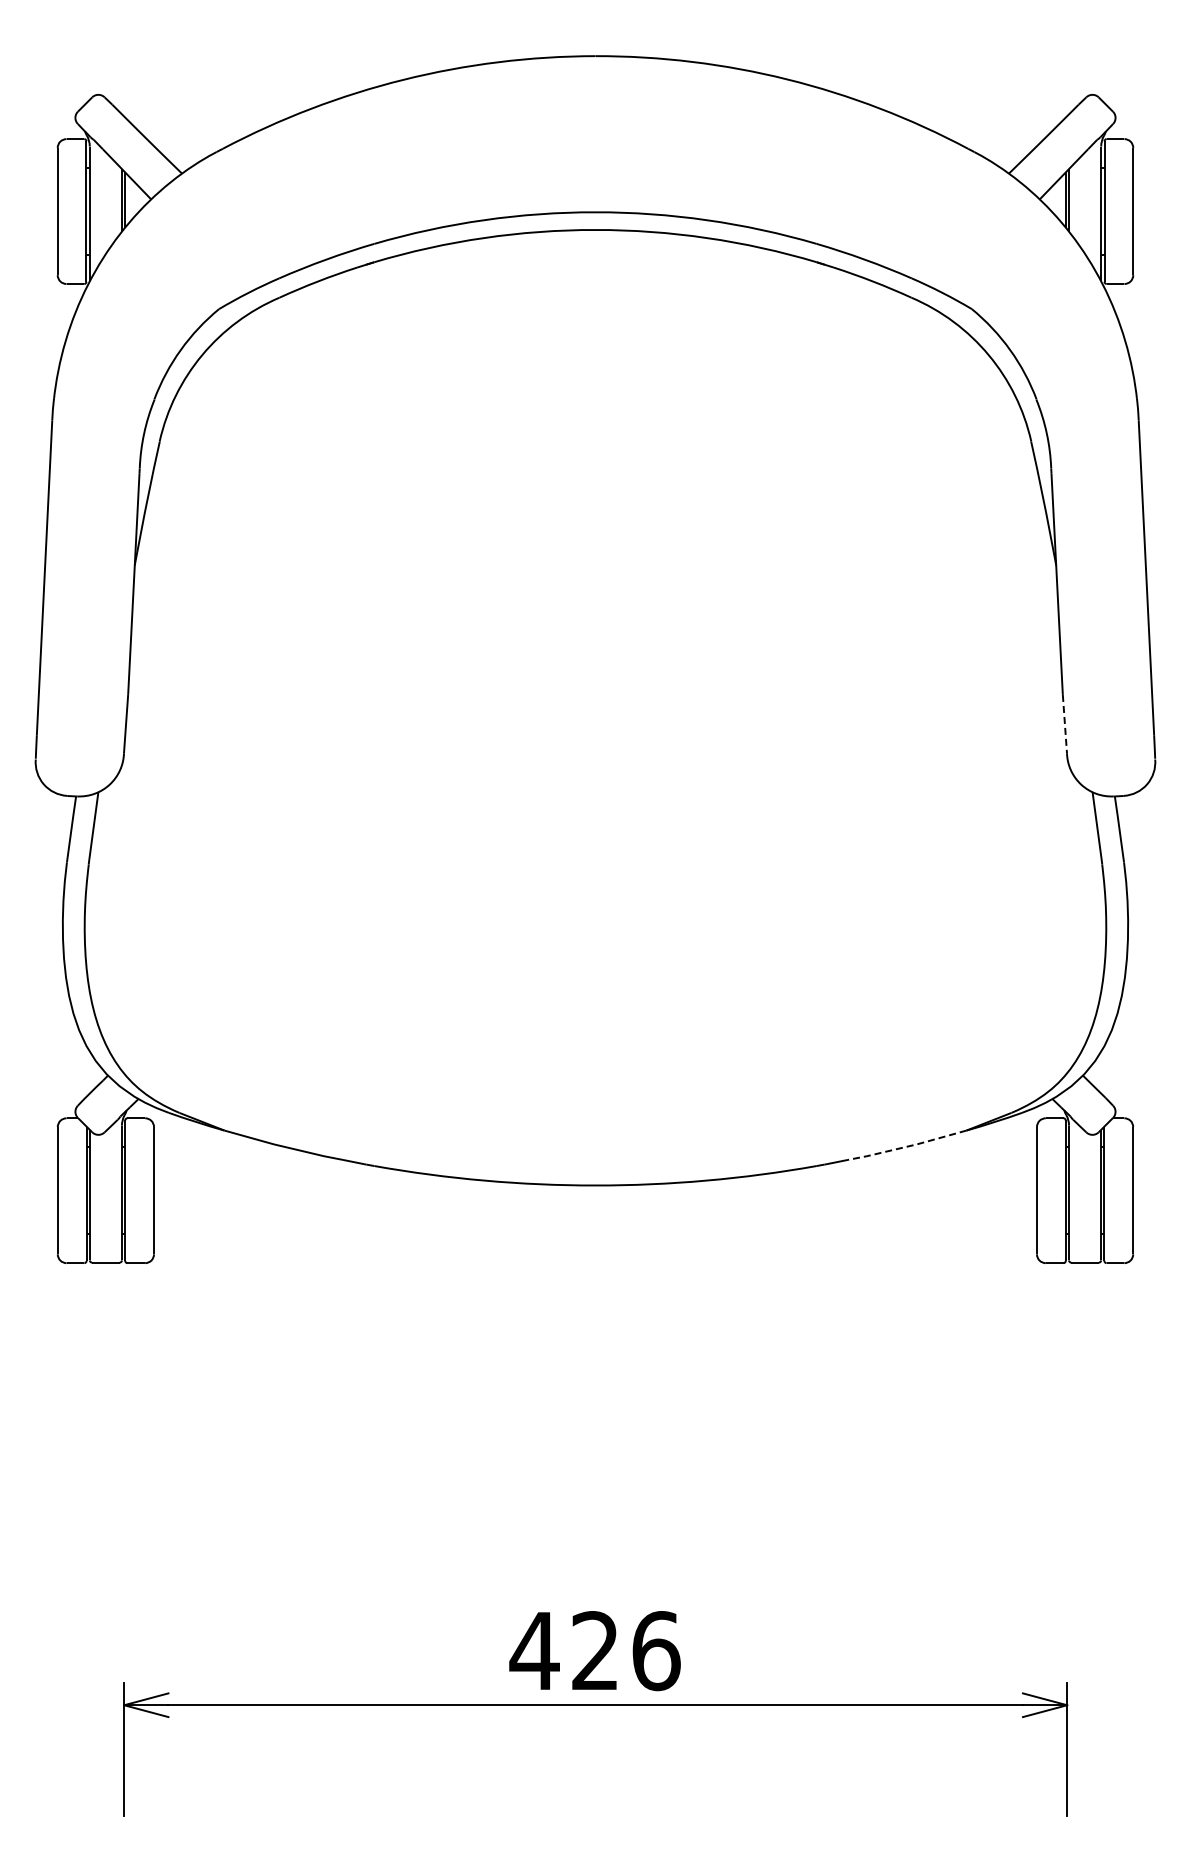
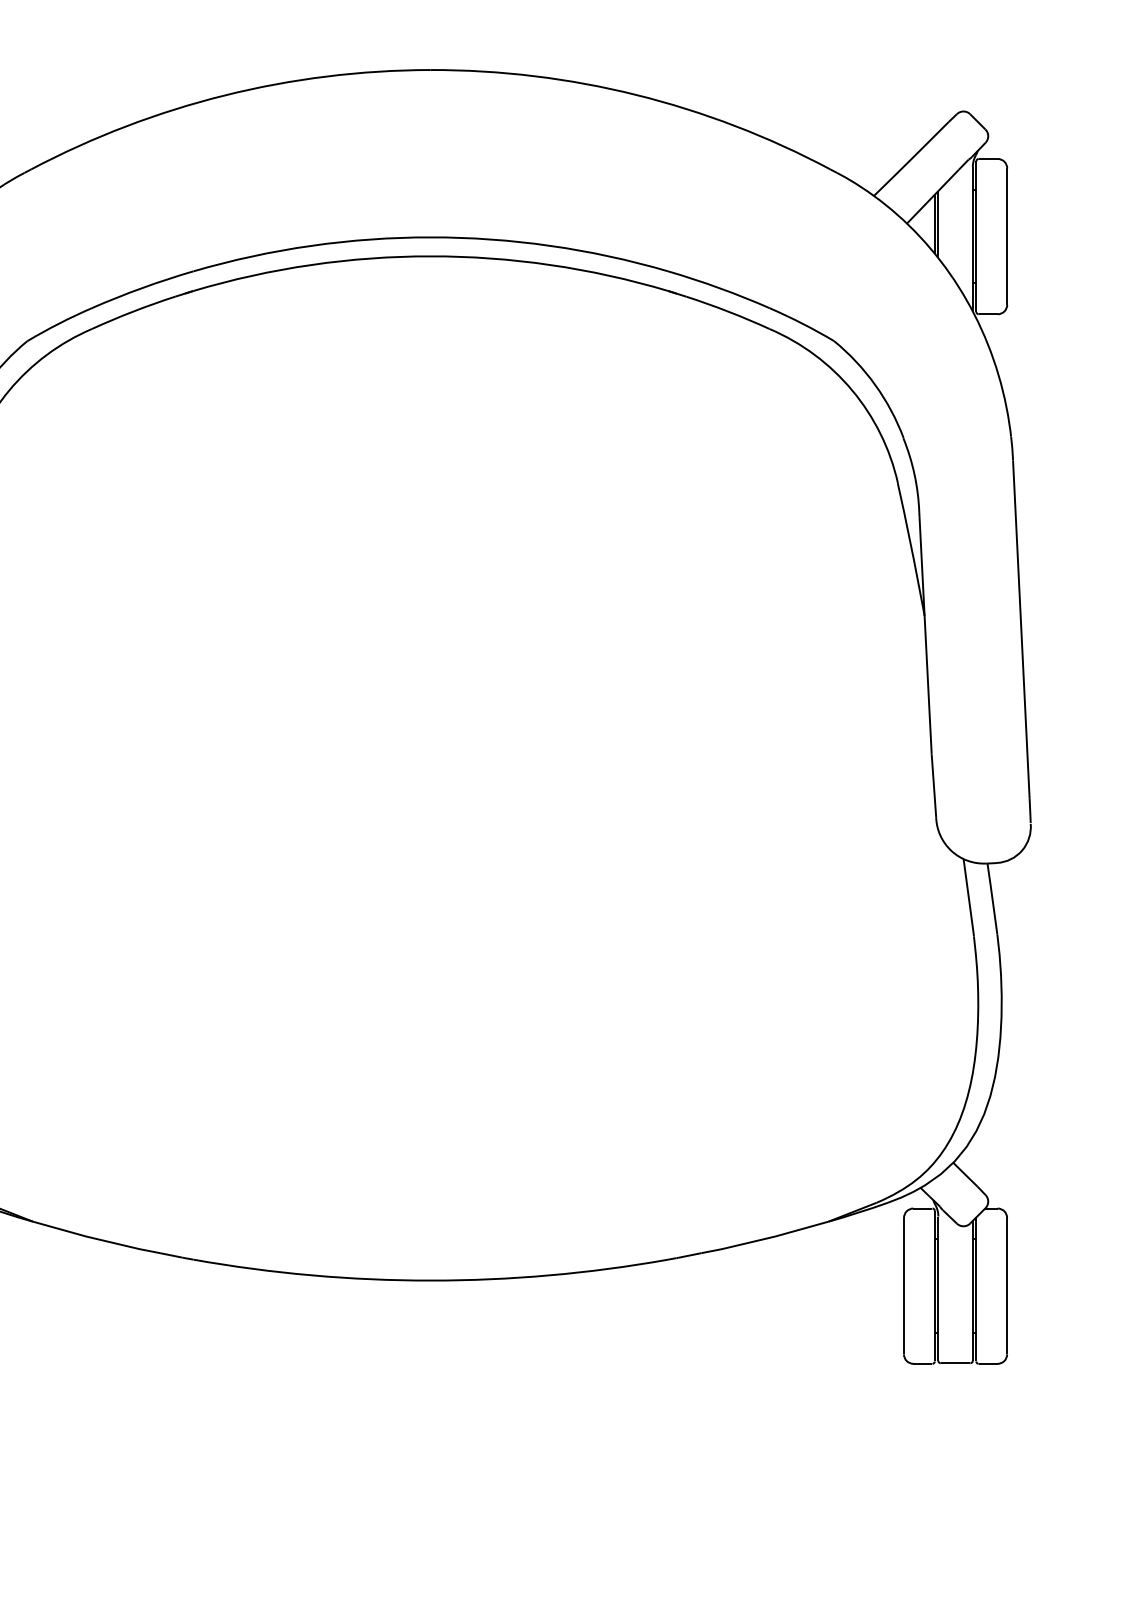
line: (1064, 724) -> (933, 786), dashed -> solid
line: (907, 1146) -> (765, 1238), dashed -> solid

